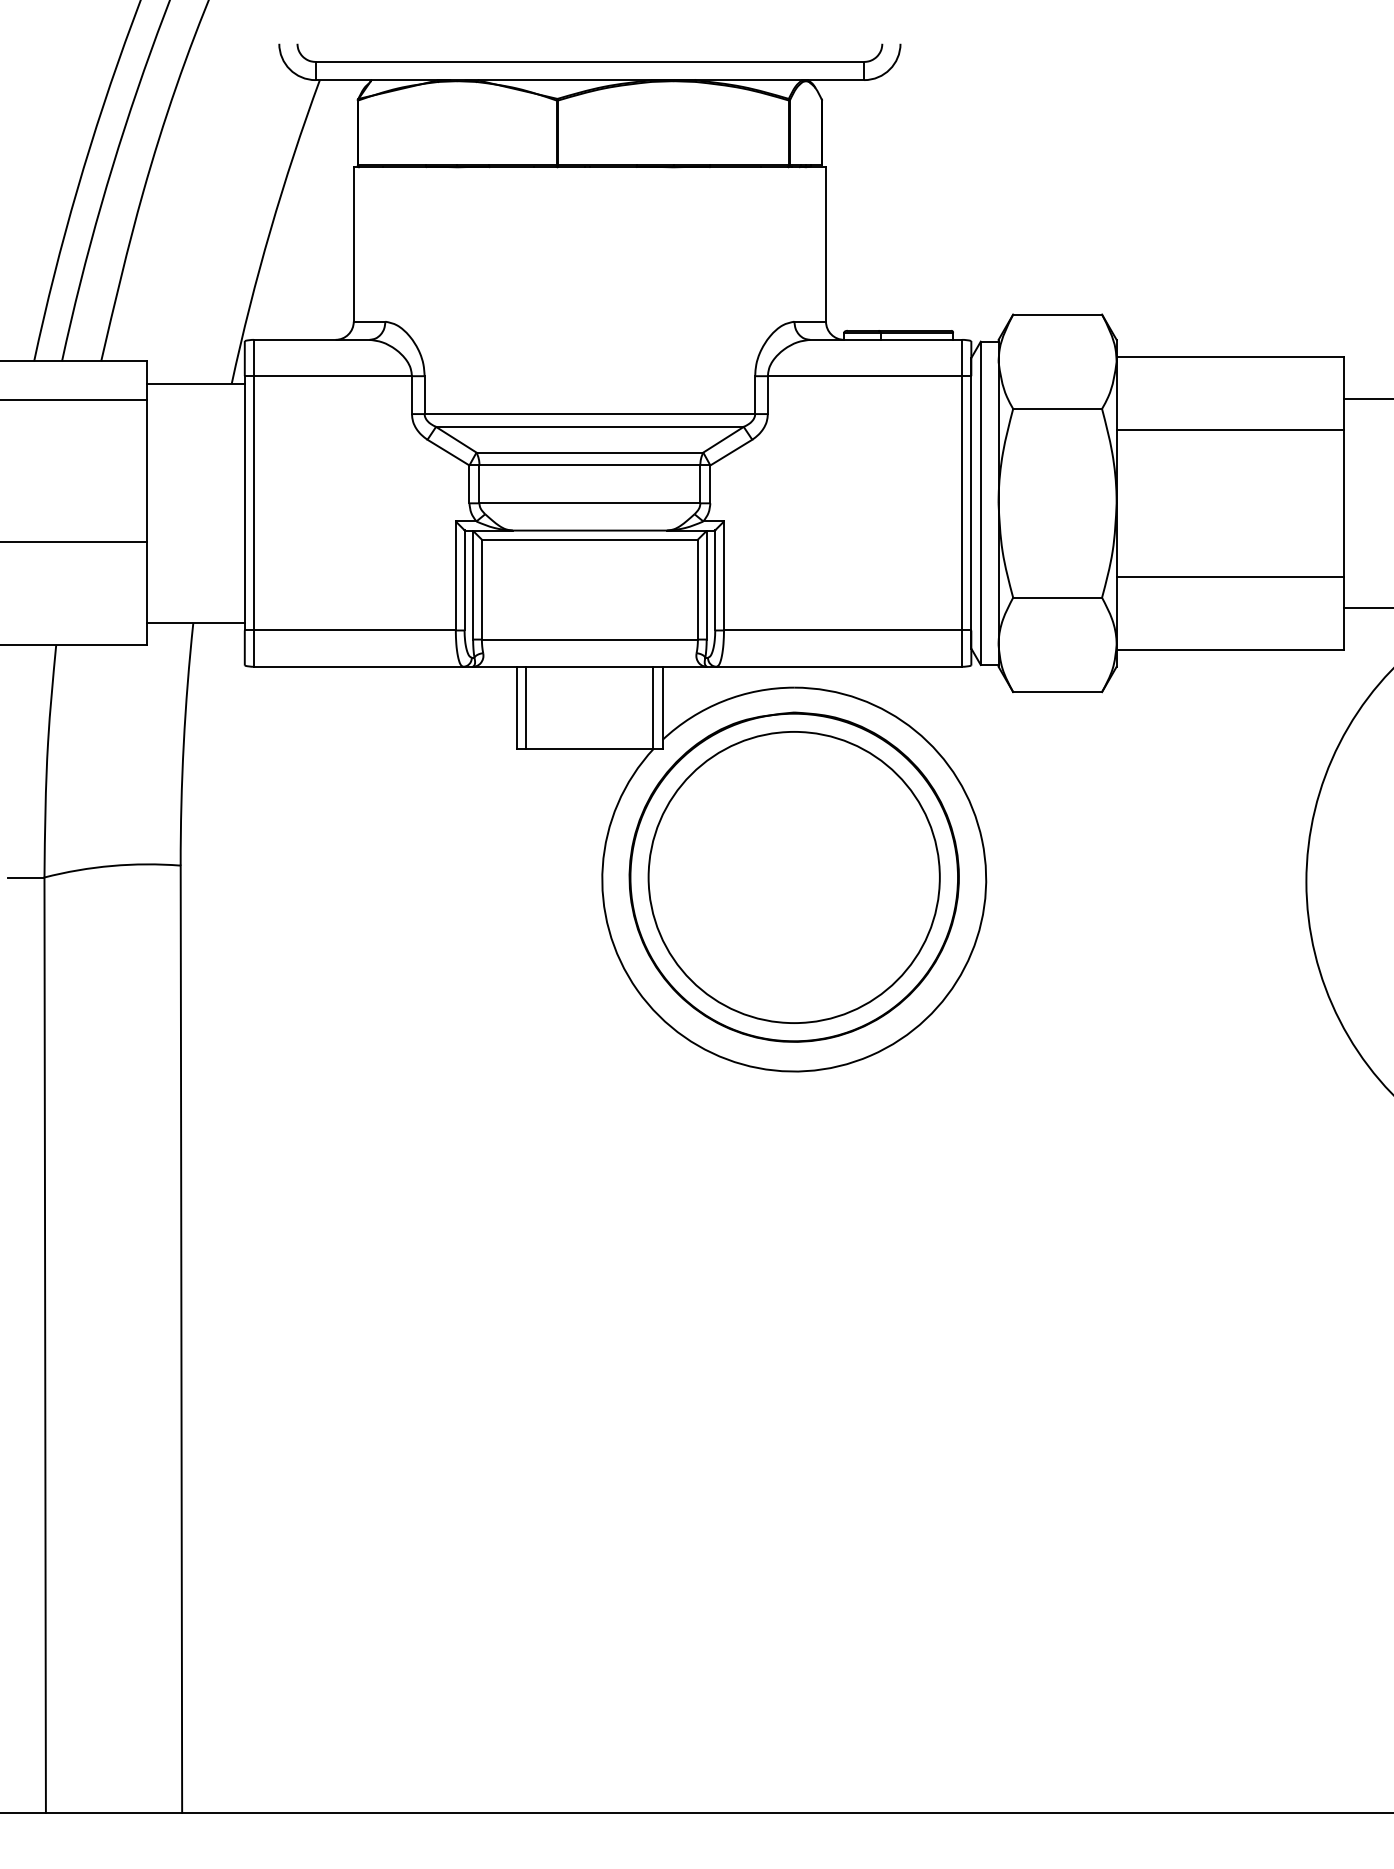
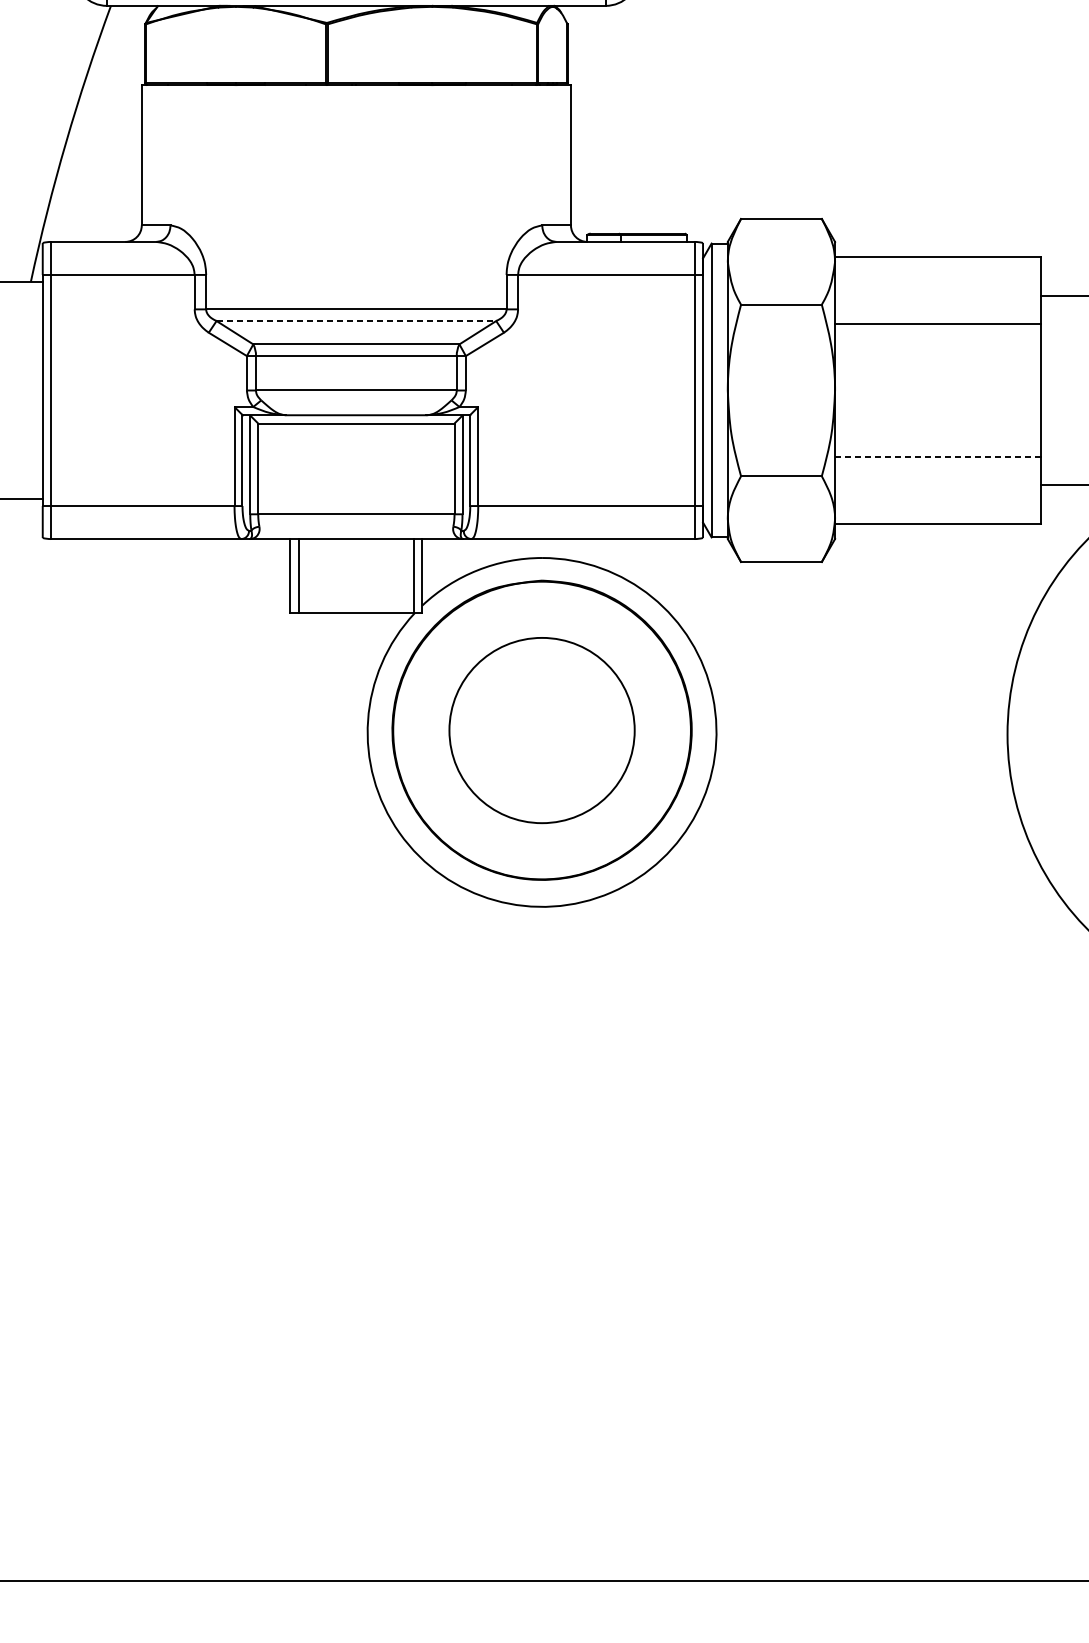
line: (589, 426) -> (356, 320), solid -> dashed
line: (1230, 576) -> (938, 456), solid -> dashed
circle: (793, 877) -> (541, 730), size x0.7

